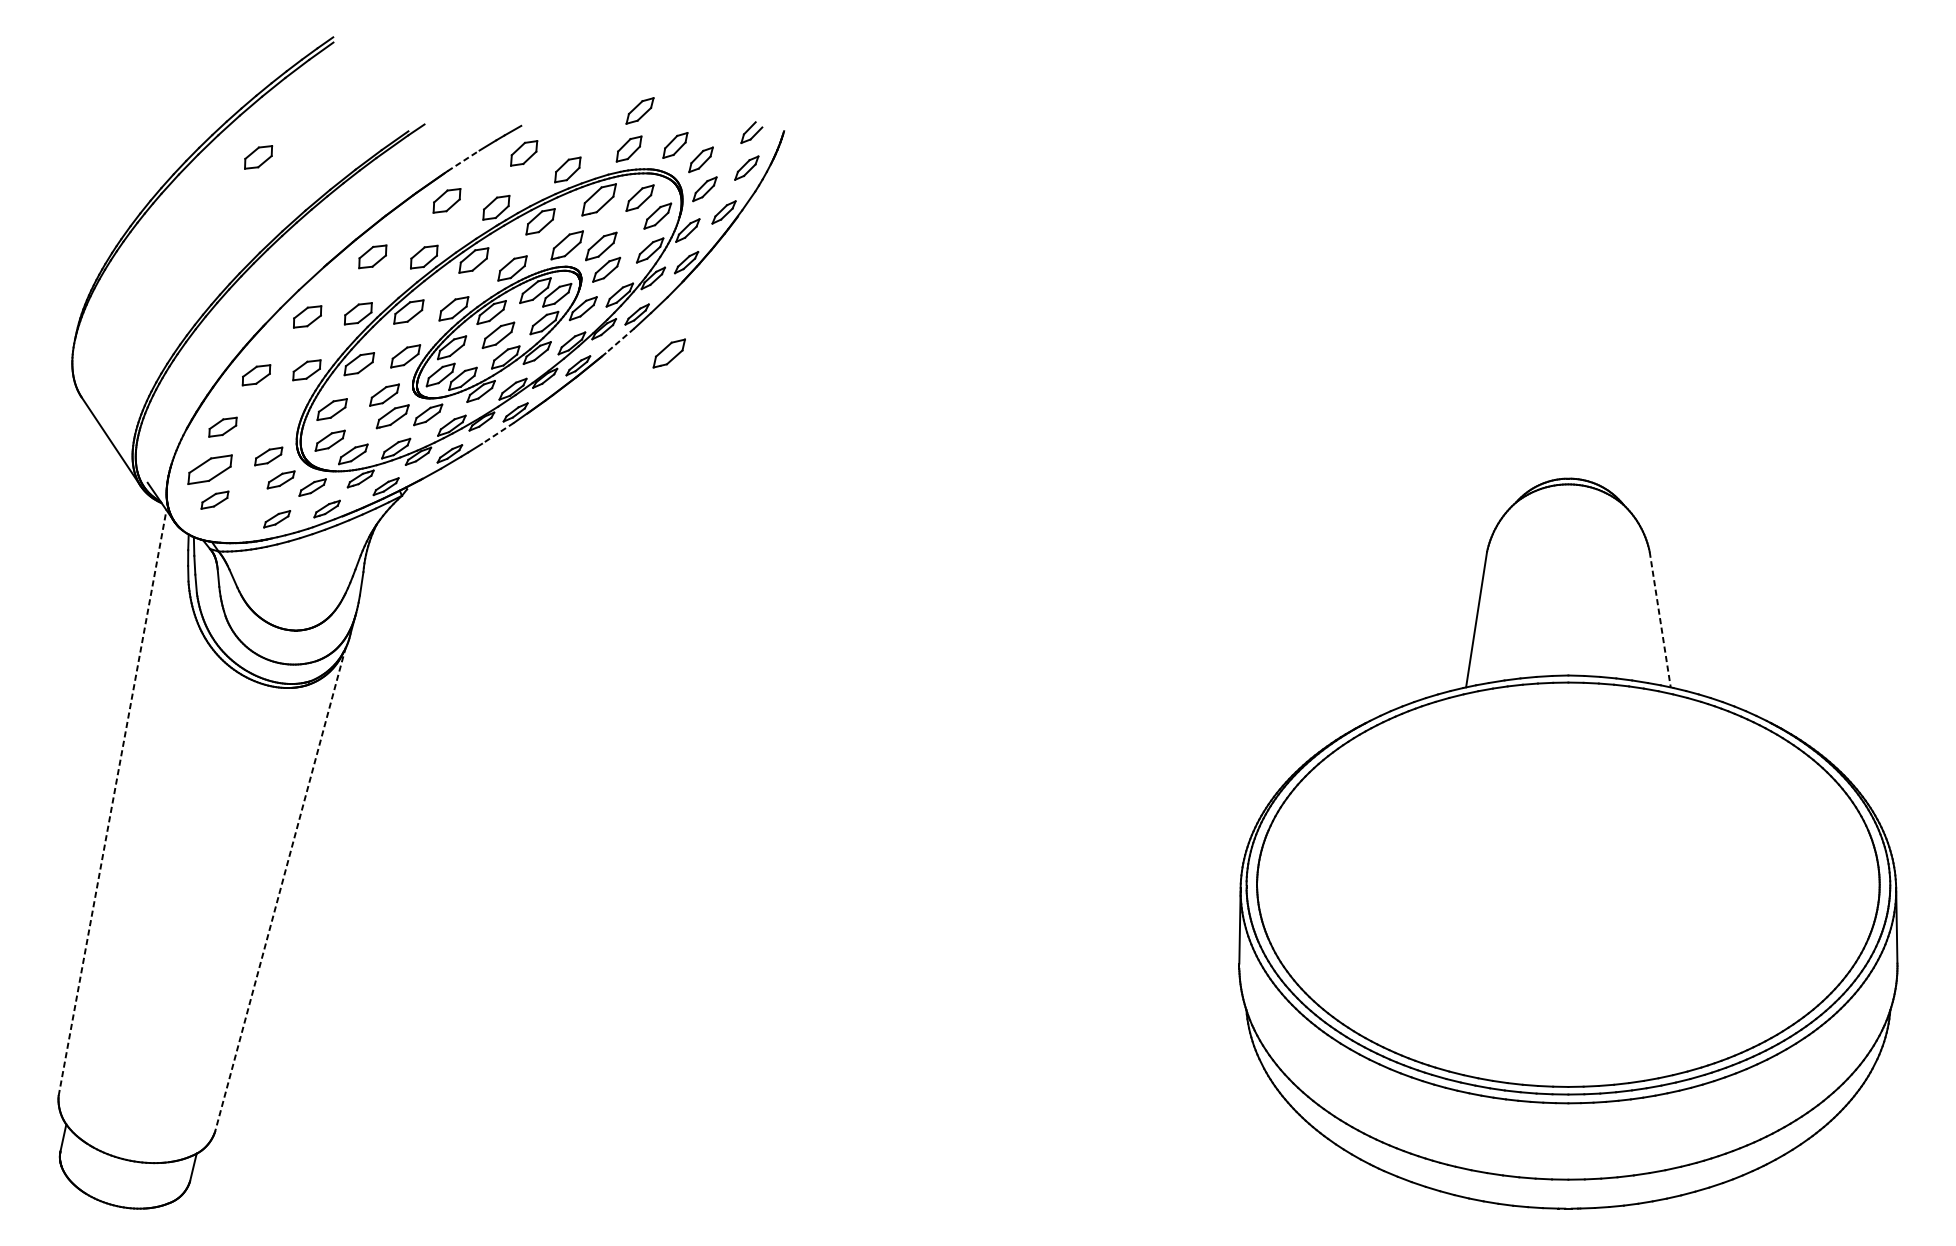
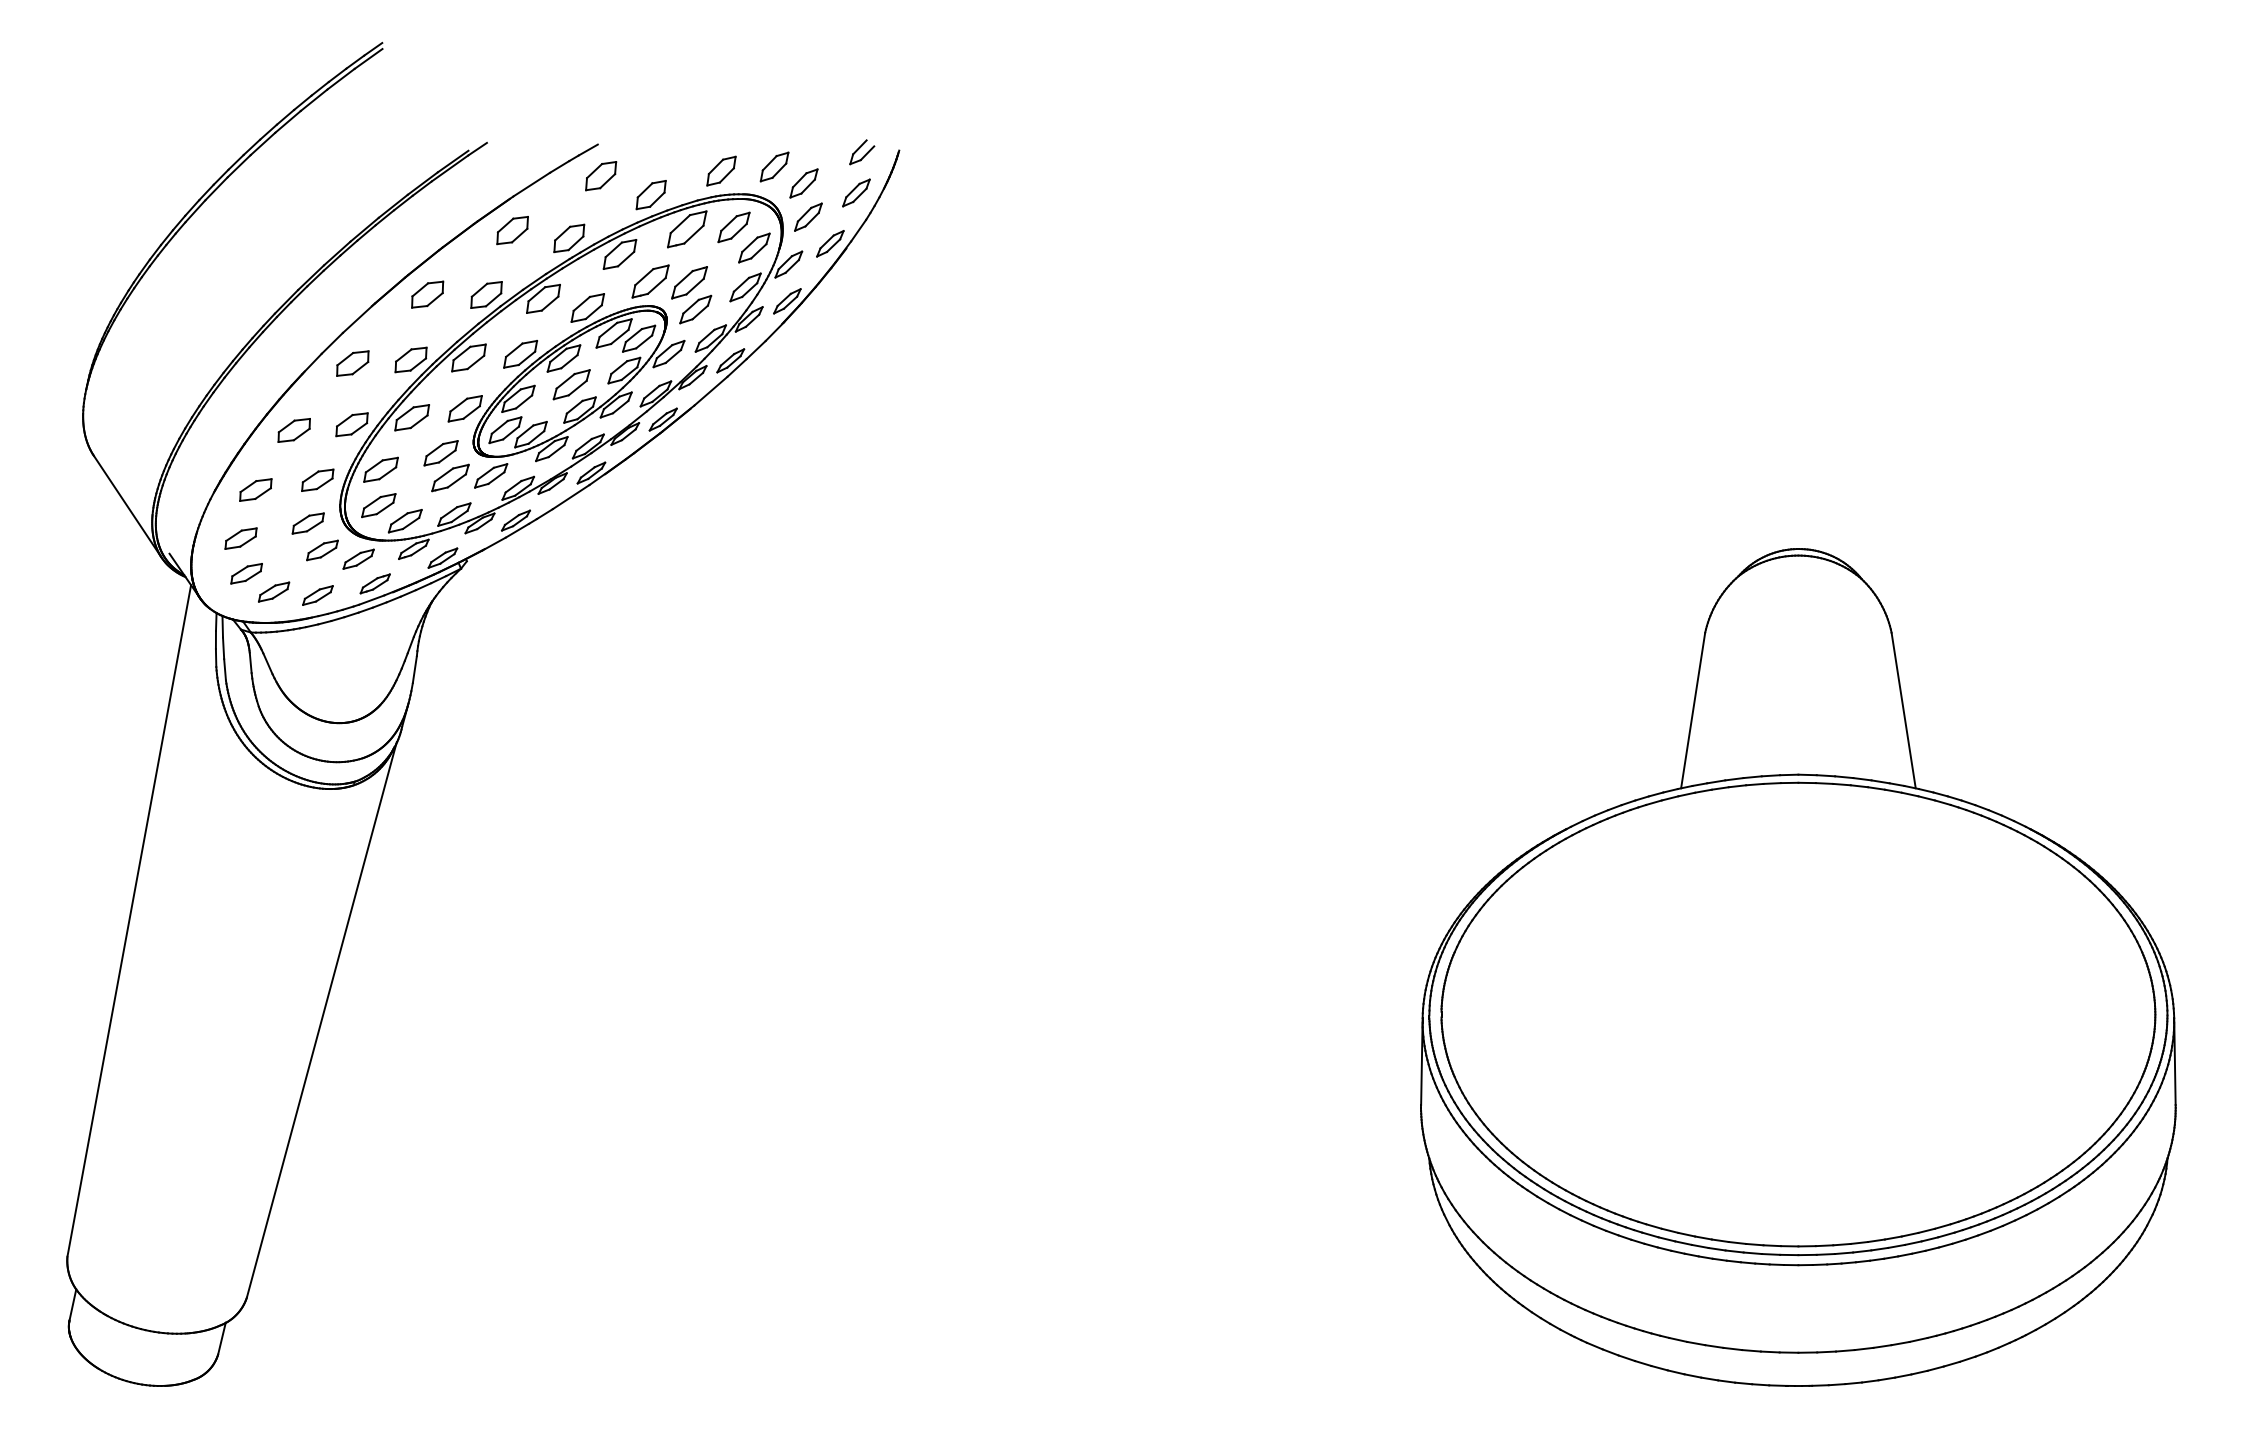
part: (639, 111) -> (733, 127), removed
part: (258, 157) -> (296, 180), removed
line: (463, 160) -> (531, 184), dashed -> solid
line: (620, 341) -> (711, 391), dashed -> solid
part: (669, 353) -> (767, 405), removed
part: (276, 418) -> (317, 479), added
line: (498, 433) -> (571, 497), dashed -> solid
part: (209, 469) -> (240, 538), size x0.62
part: (239, 515) -> (274, 591), added
line: (1660, 619) -> (1903, 710), dashed -> solid
line: (112, 802) -> (129, 920), dashed -> solid
line: (280, 889) -> (321, 1019), dashed -> solid

